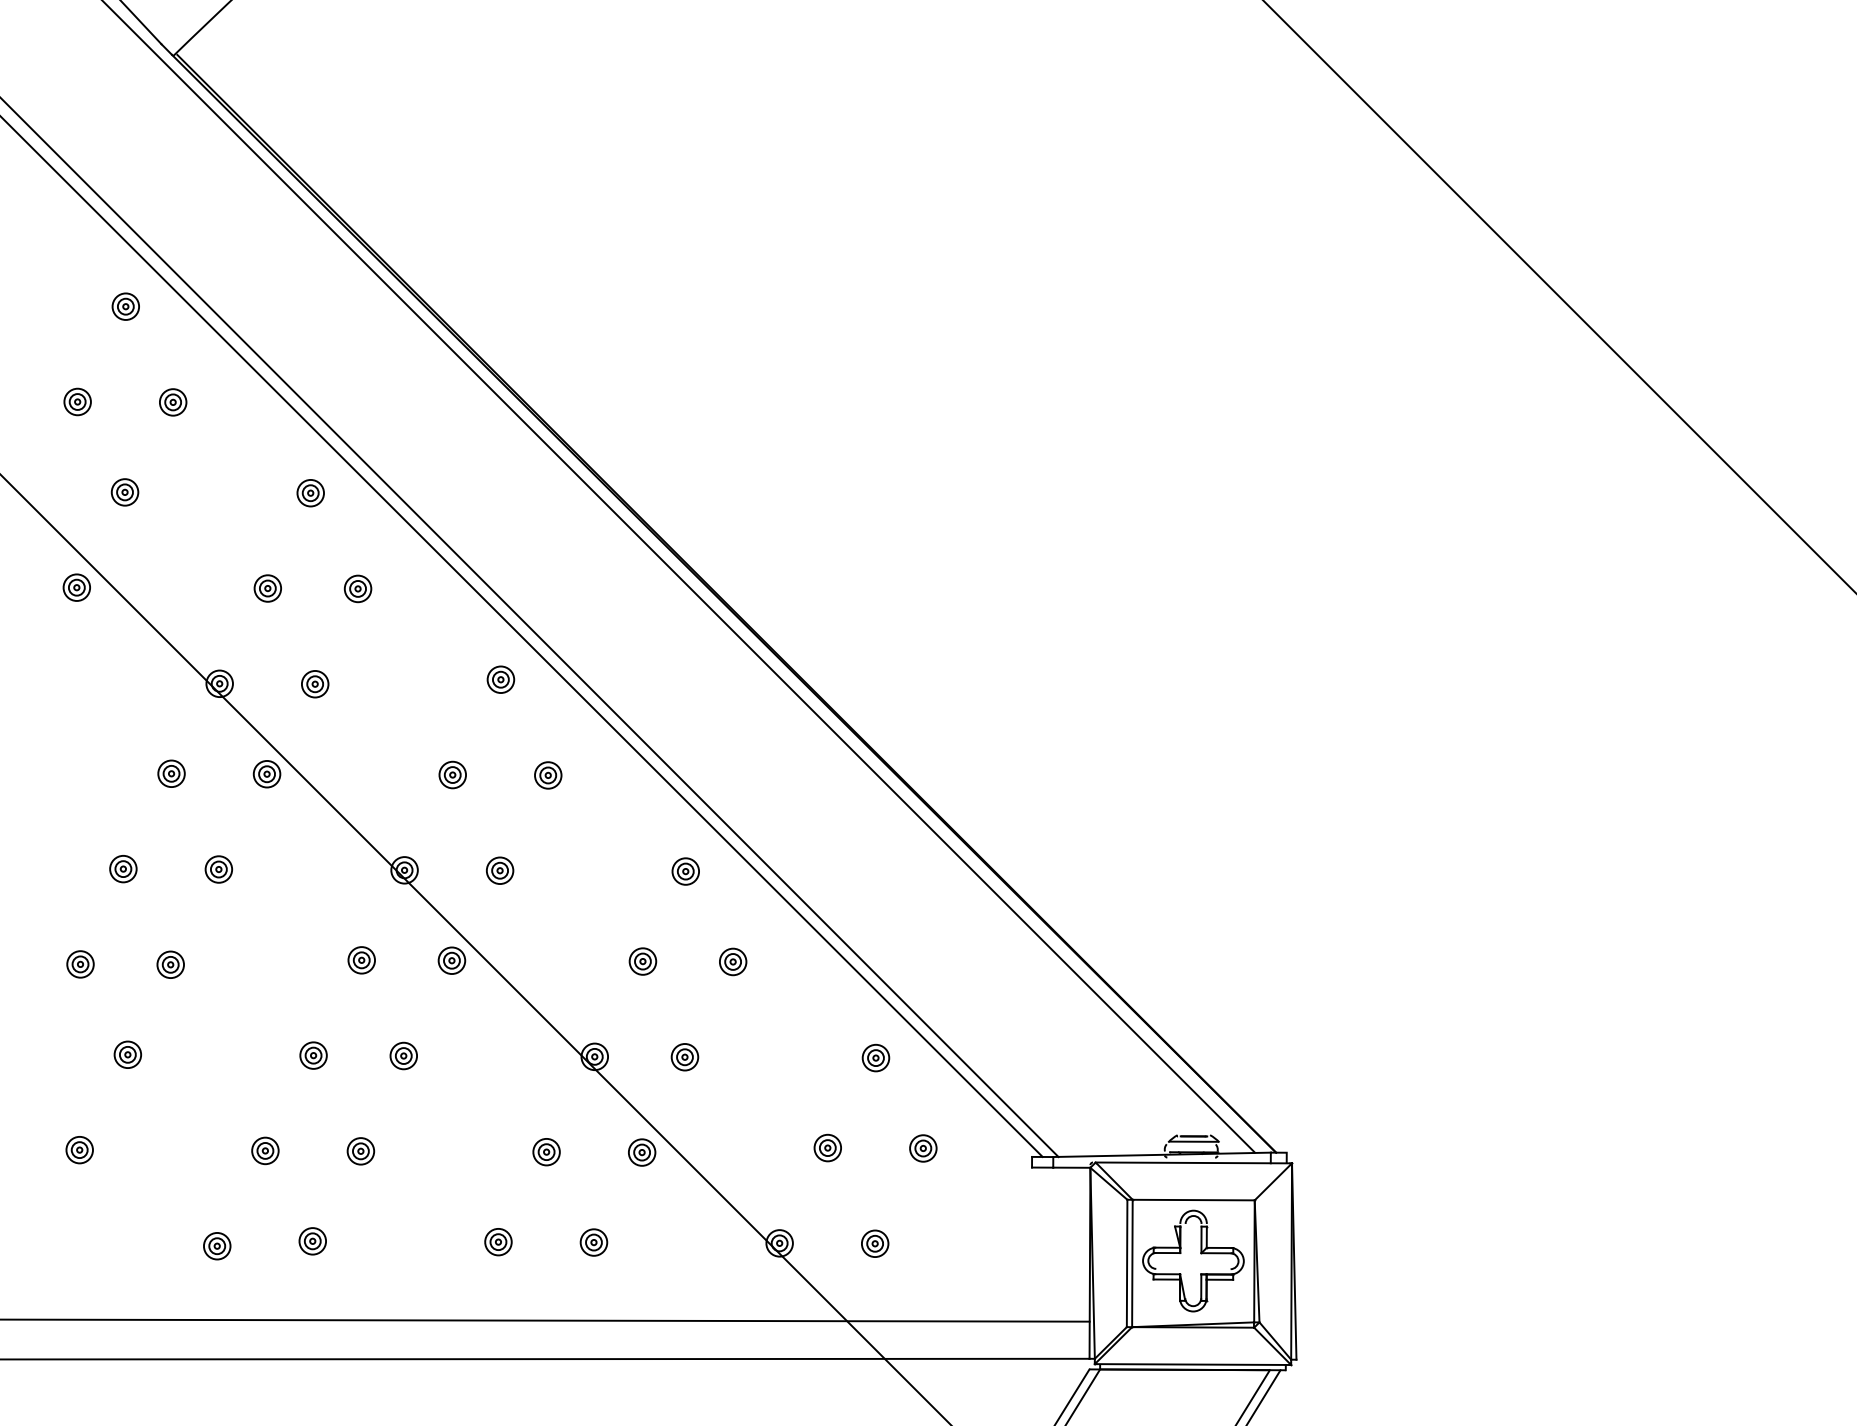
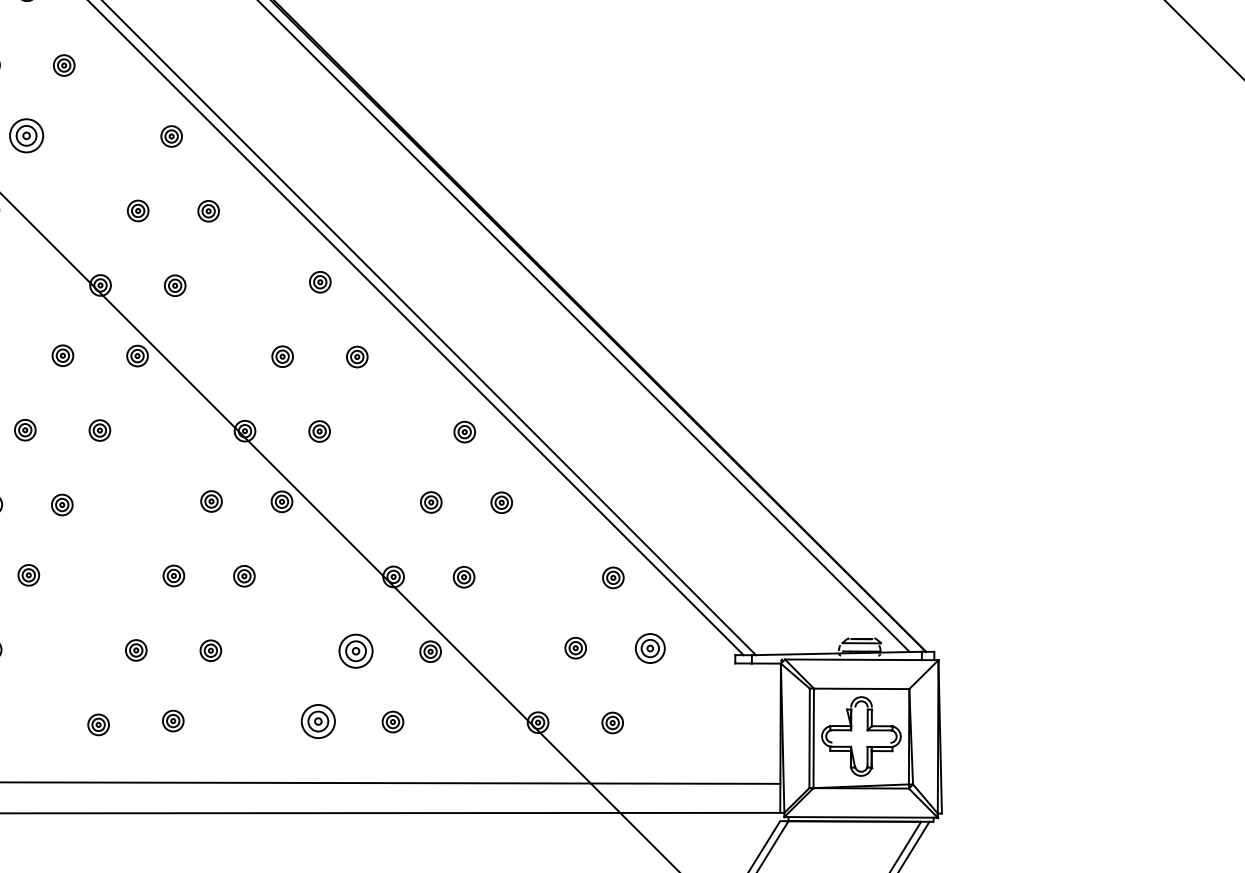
part: (124, 492) -> (26, 135), size x1.6
part: (923, 1148) -> (650, 648), size x1.4
part: (546, 1152) -> (355, 651), size x1.6
part: (498, 1242) -> (318, 722), size x1.6

